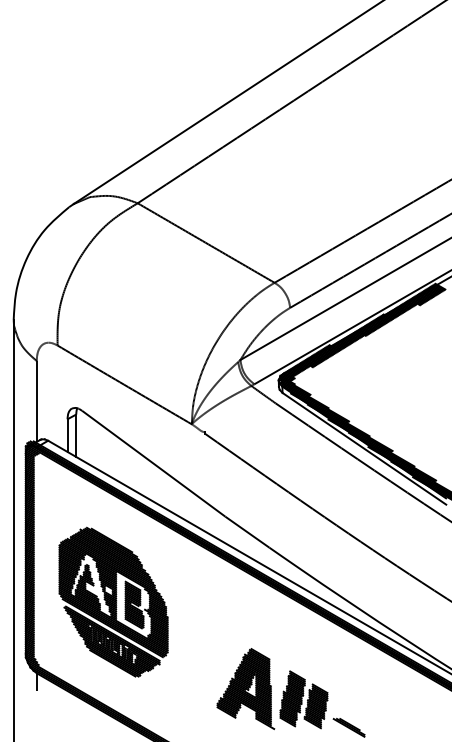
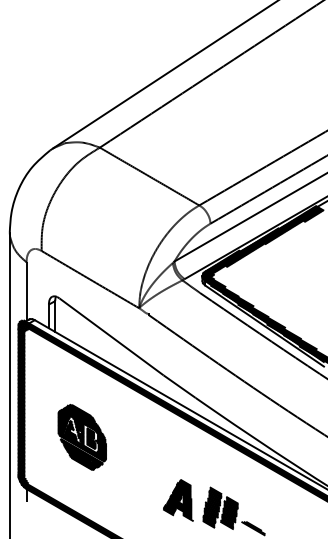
part: (113, 601) -> (82, 436), size x0.6
part: (245, 688) -> (178, 500), size x0.7

